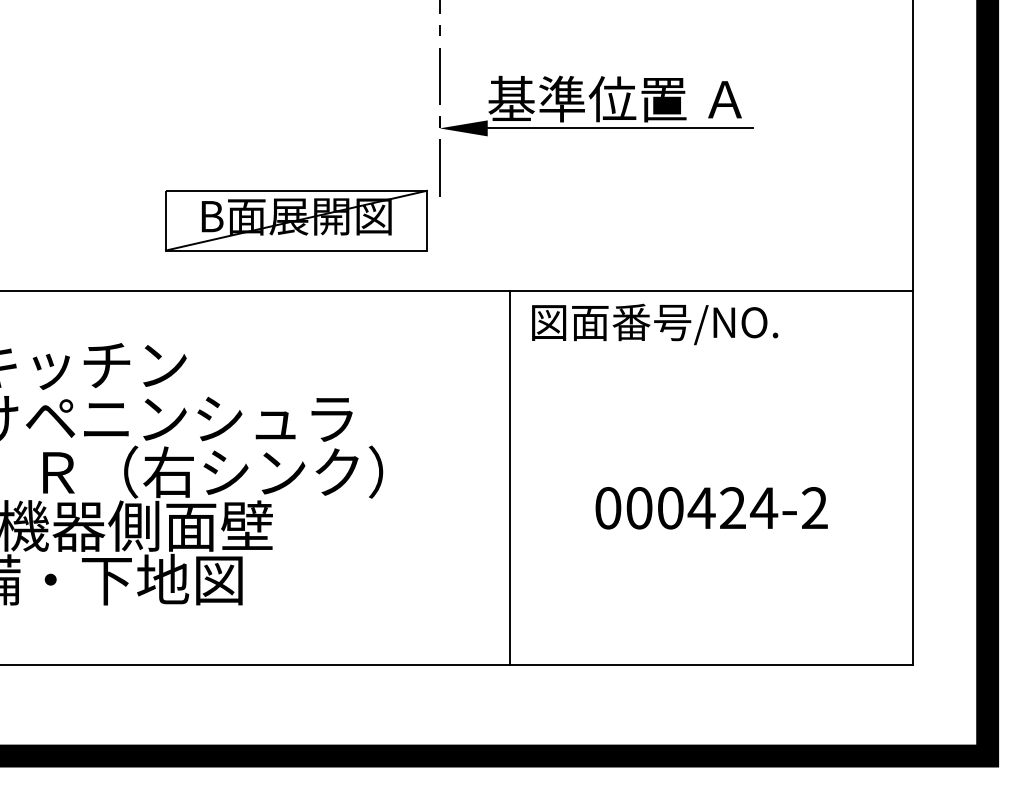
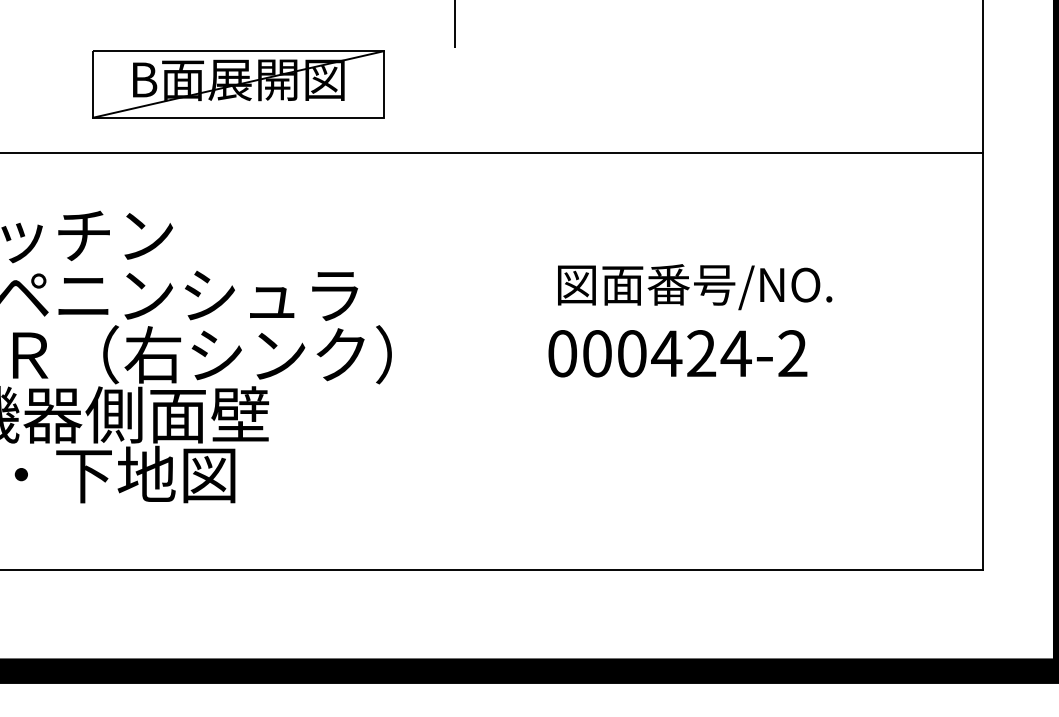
part: (296, 220) -> (238, 84), moved
text: (655, 324) -> (695, 287), moved
line: (510, 478) -> (533, 361), removed
text: (711, 508) -> (677, 354), moved

